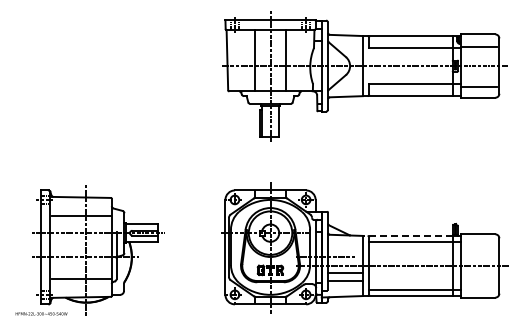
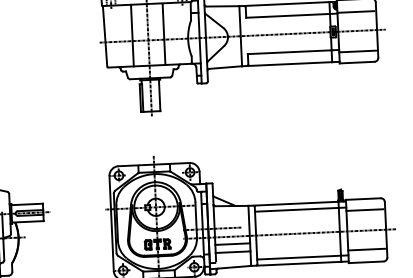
line: (407, 235) -> (292, 203), dashed -> solid
line: (478, 245) -> (364, 210), added
line: (478, 284) -> (366, 249), added

